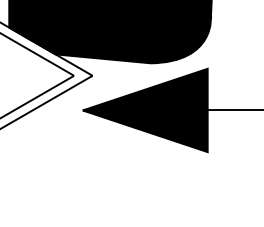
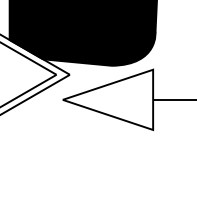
fill: (144, 109) -> (107, 99), removed

